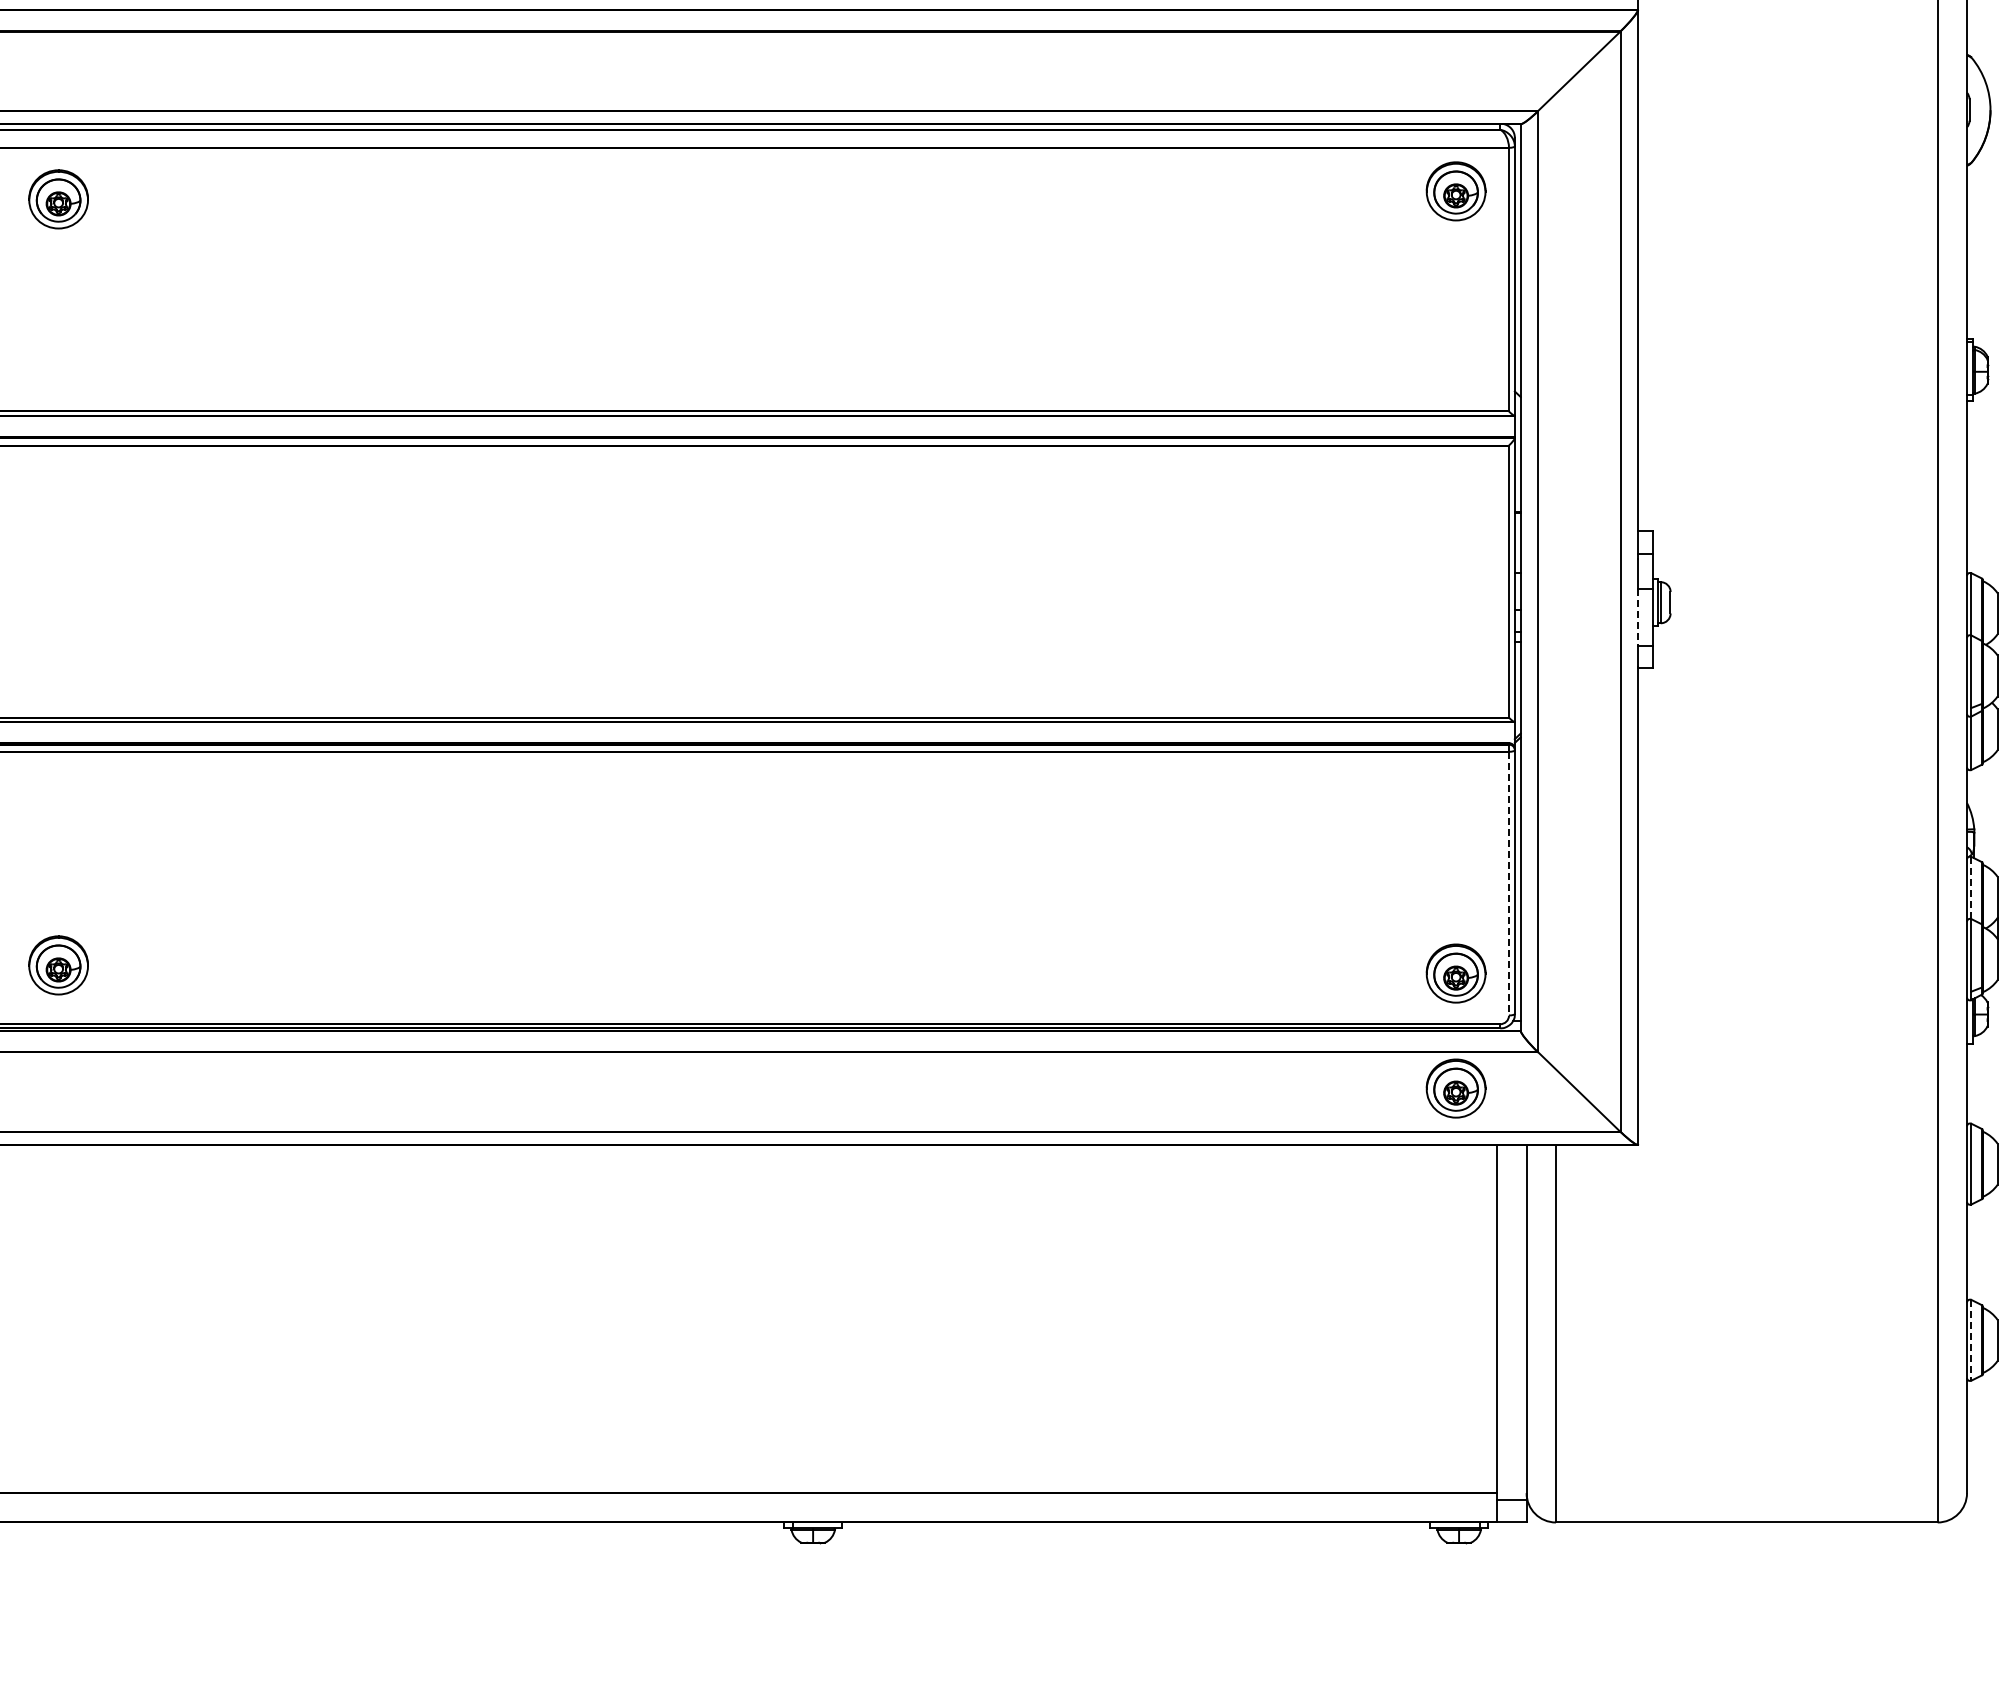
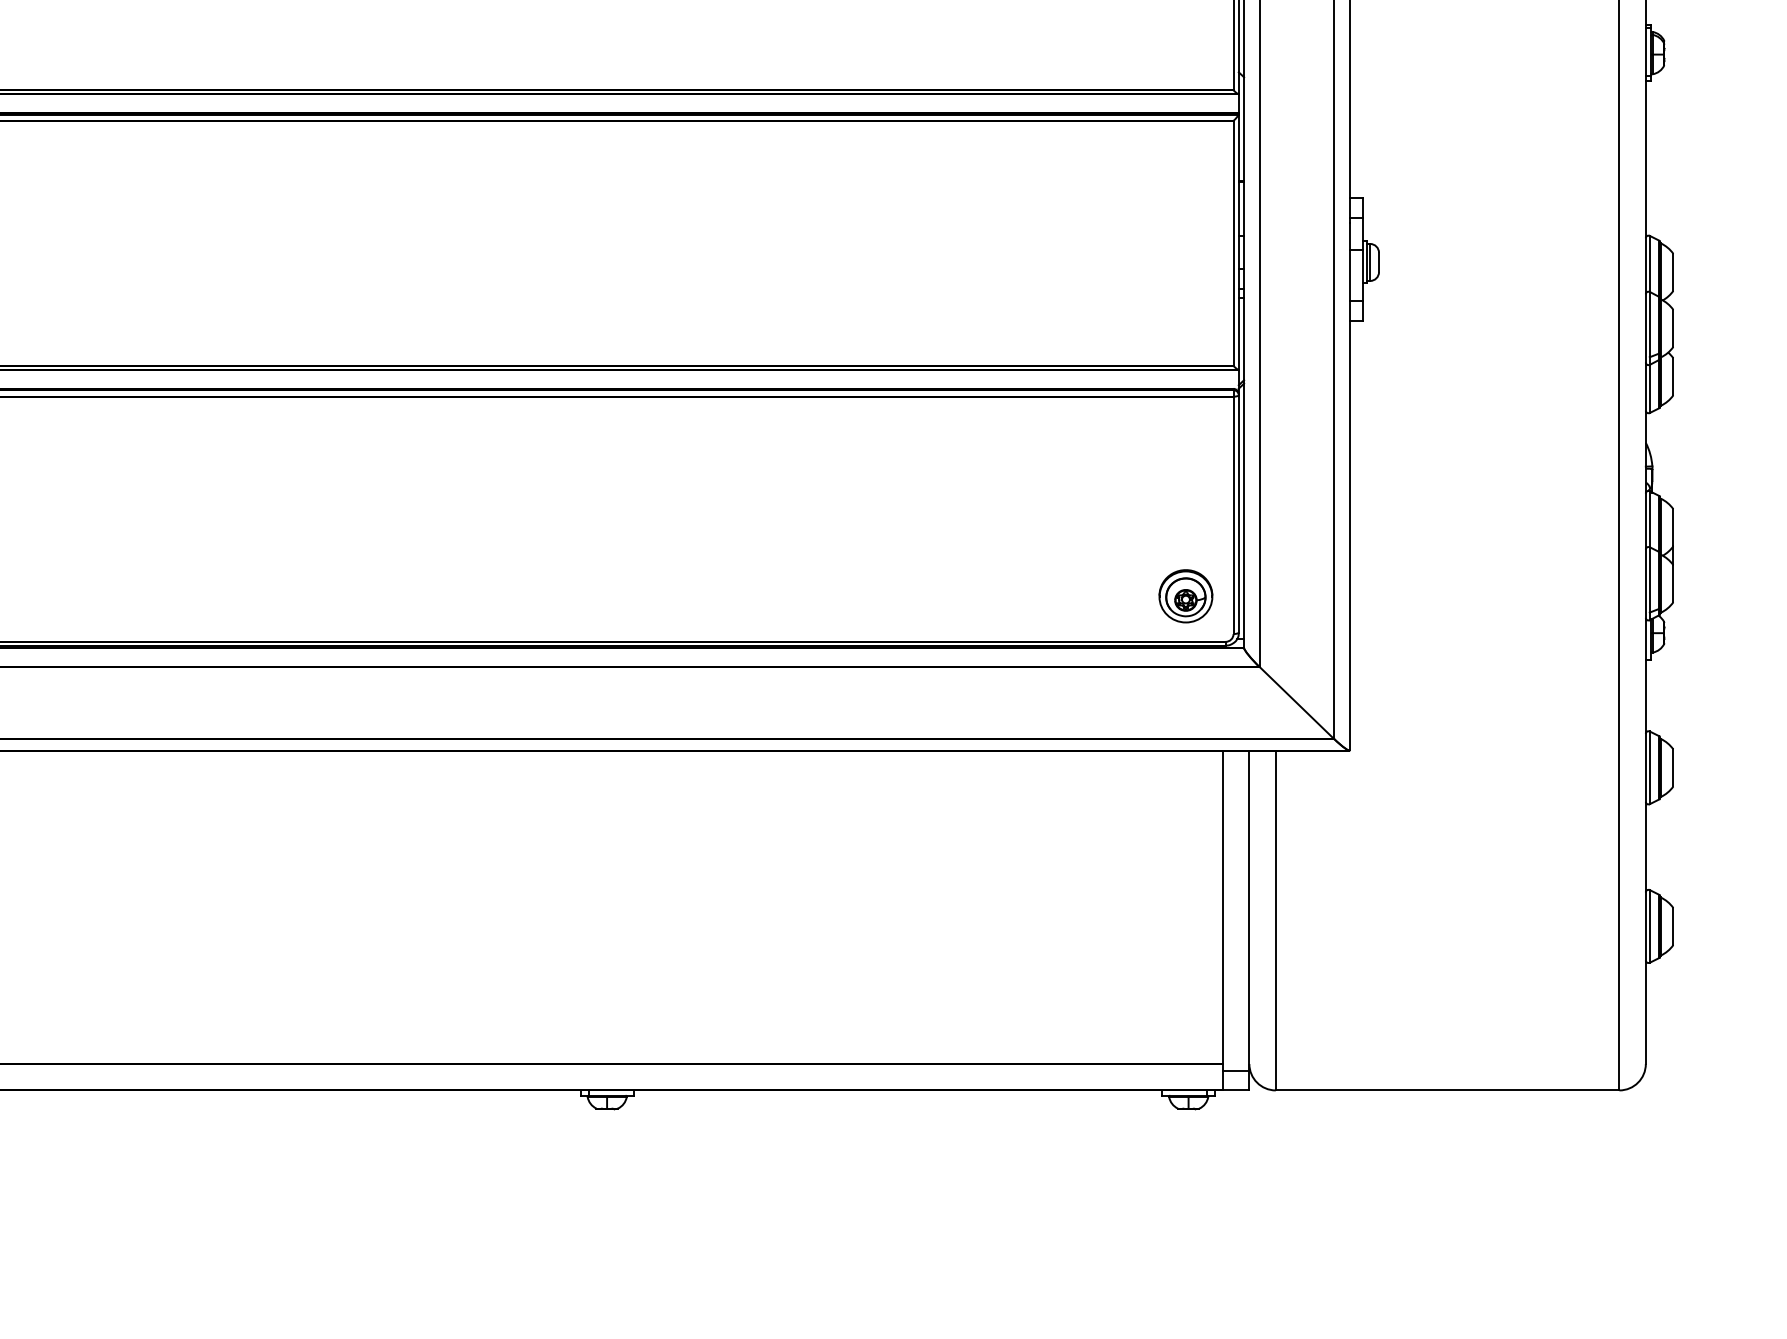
line: (1638, 618) -> (1350, 276), dashed -> solid
line: (1508, 883) -> (1233, 515), dashed -> solid
line: (1971, 888) -> (1649, 519), dashed -> solid
part: (1455, 1088) -> (1185, 699), removed
line: (1971, 1340) -> (1649, 926), dashed -> solid

